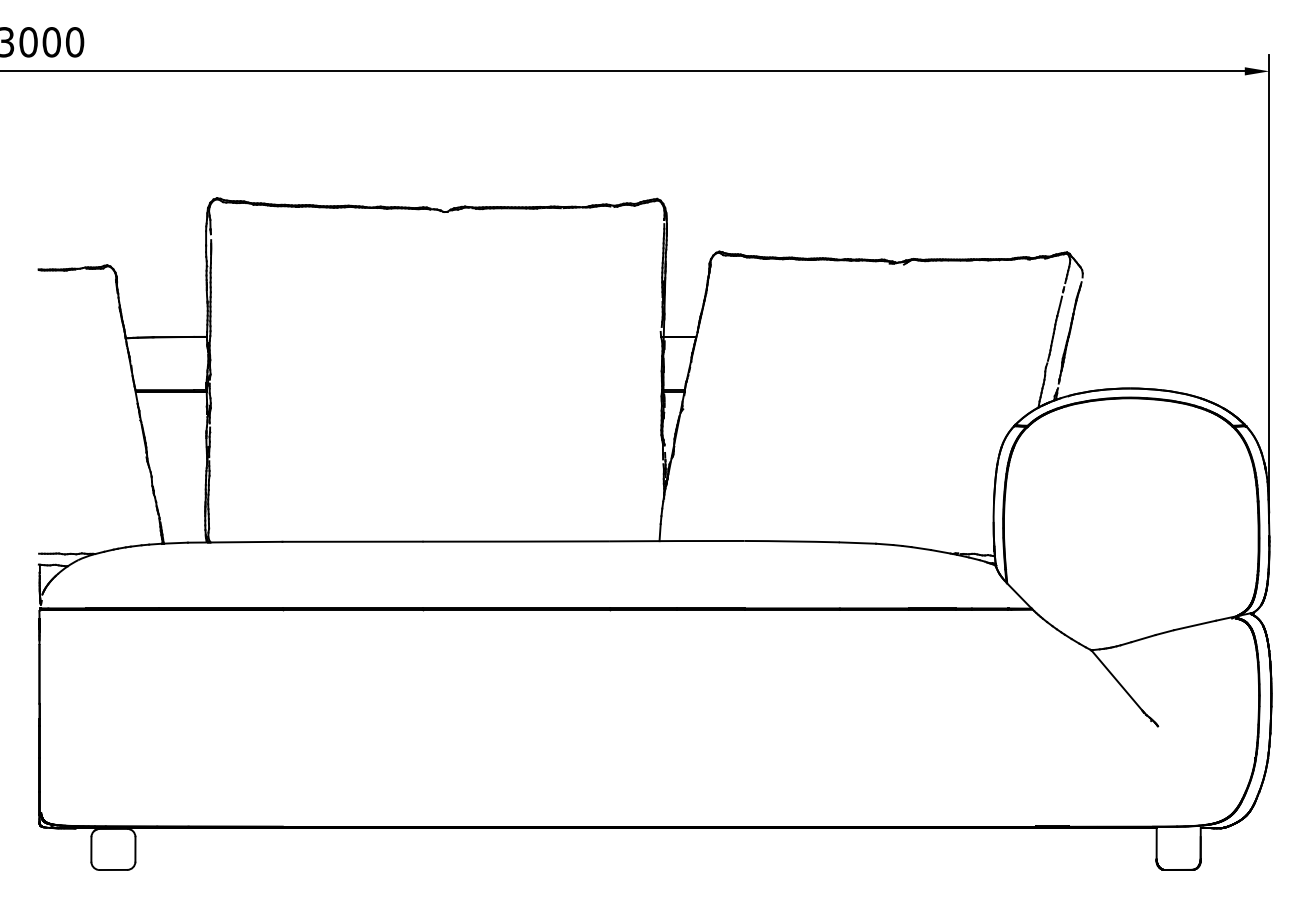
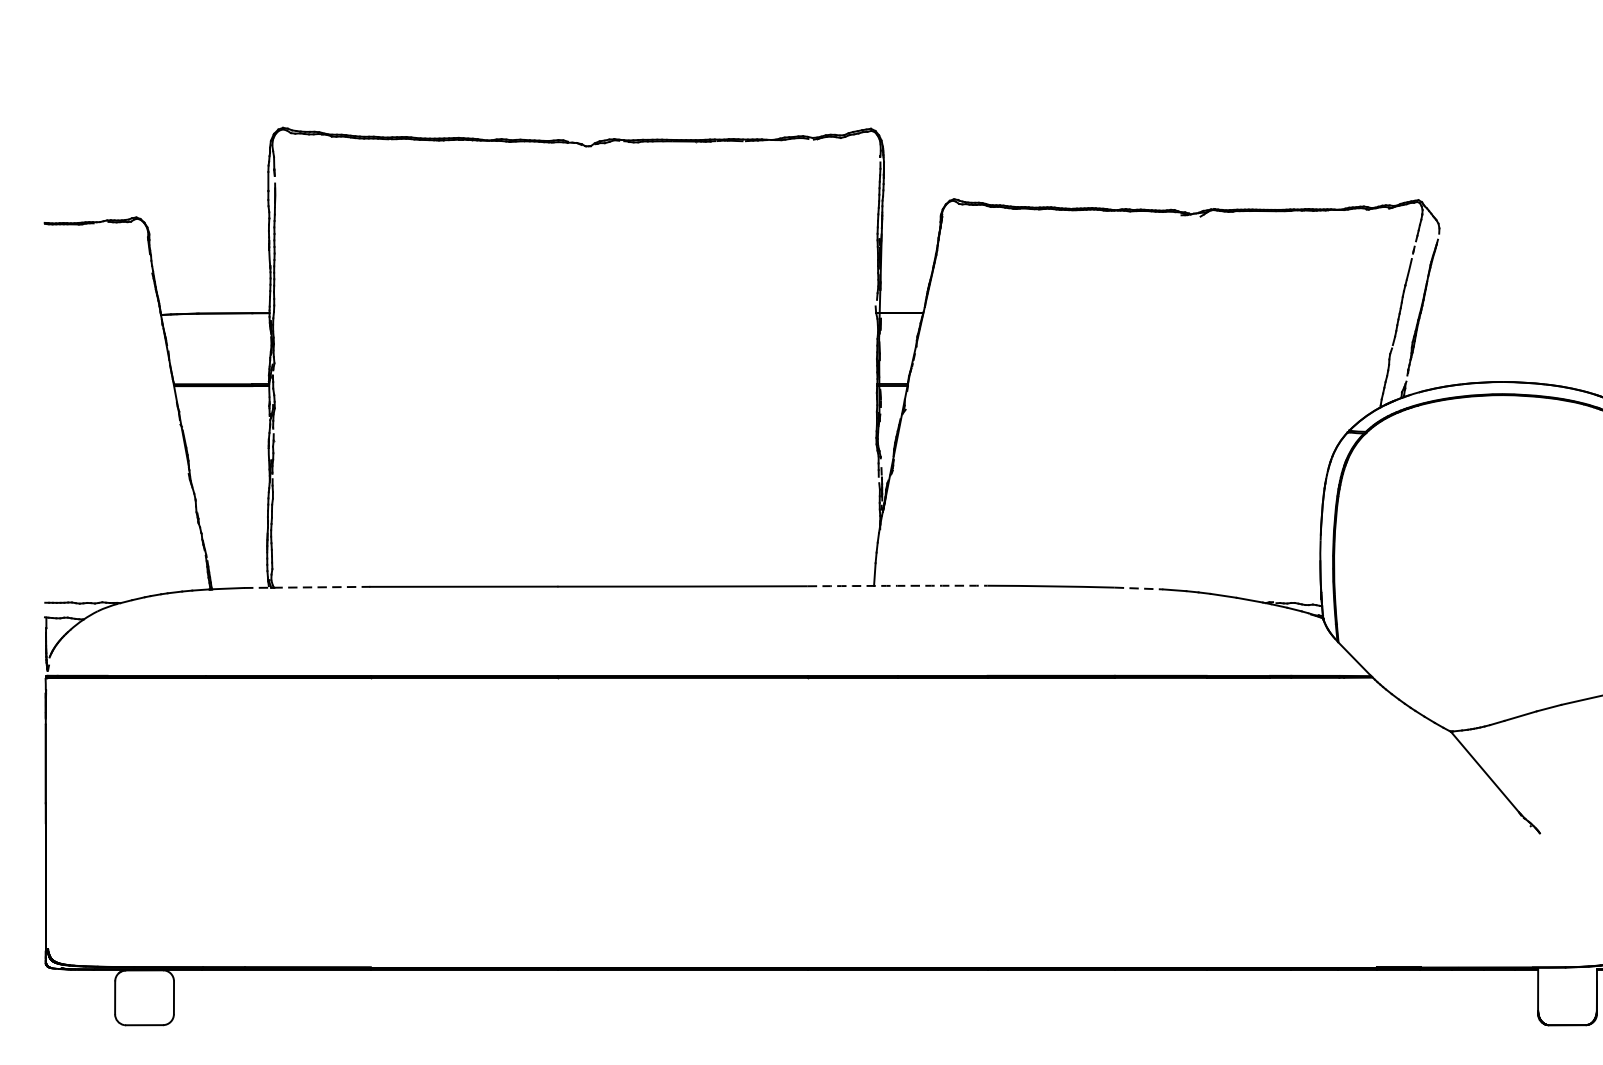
arc: (677, 541) -> (898, 586), solid -> dashed
line: (235, 542) -> (307, 587), solid -> dashed
line: (858, 543) -> (1139, 589), solid -> dashed

